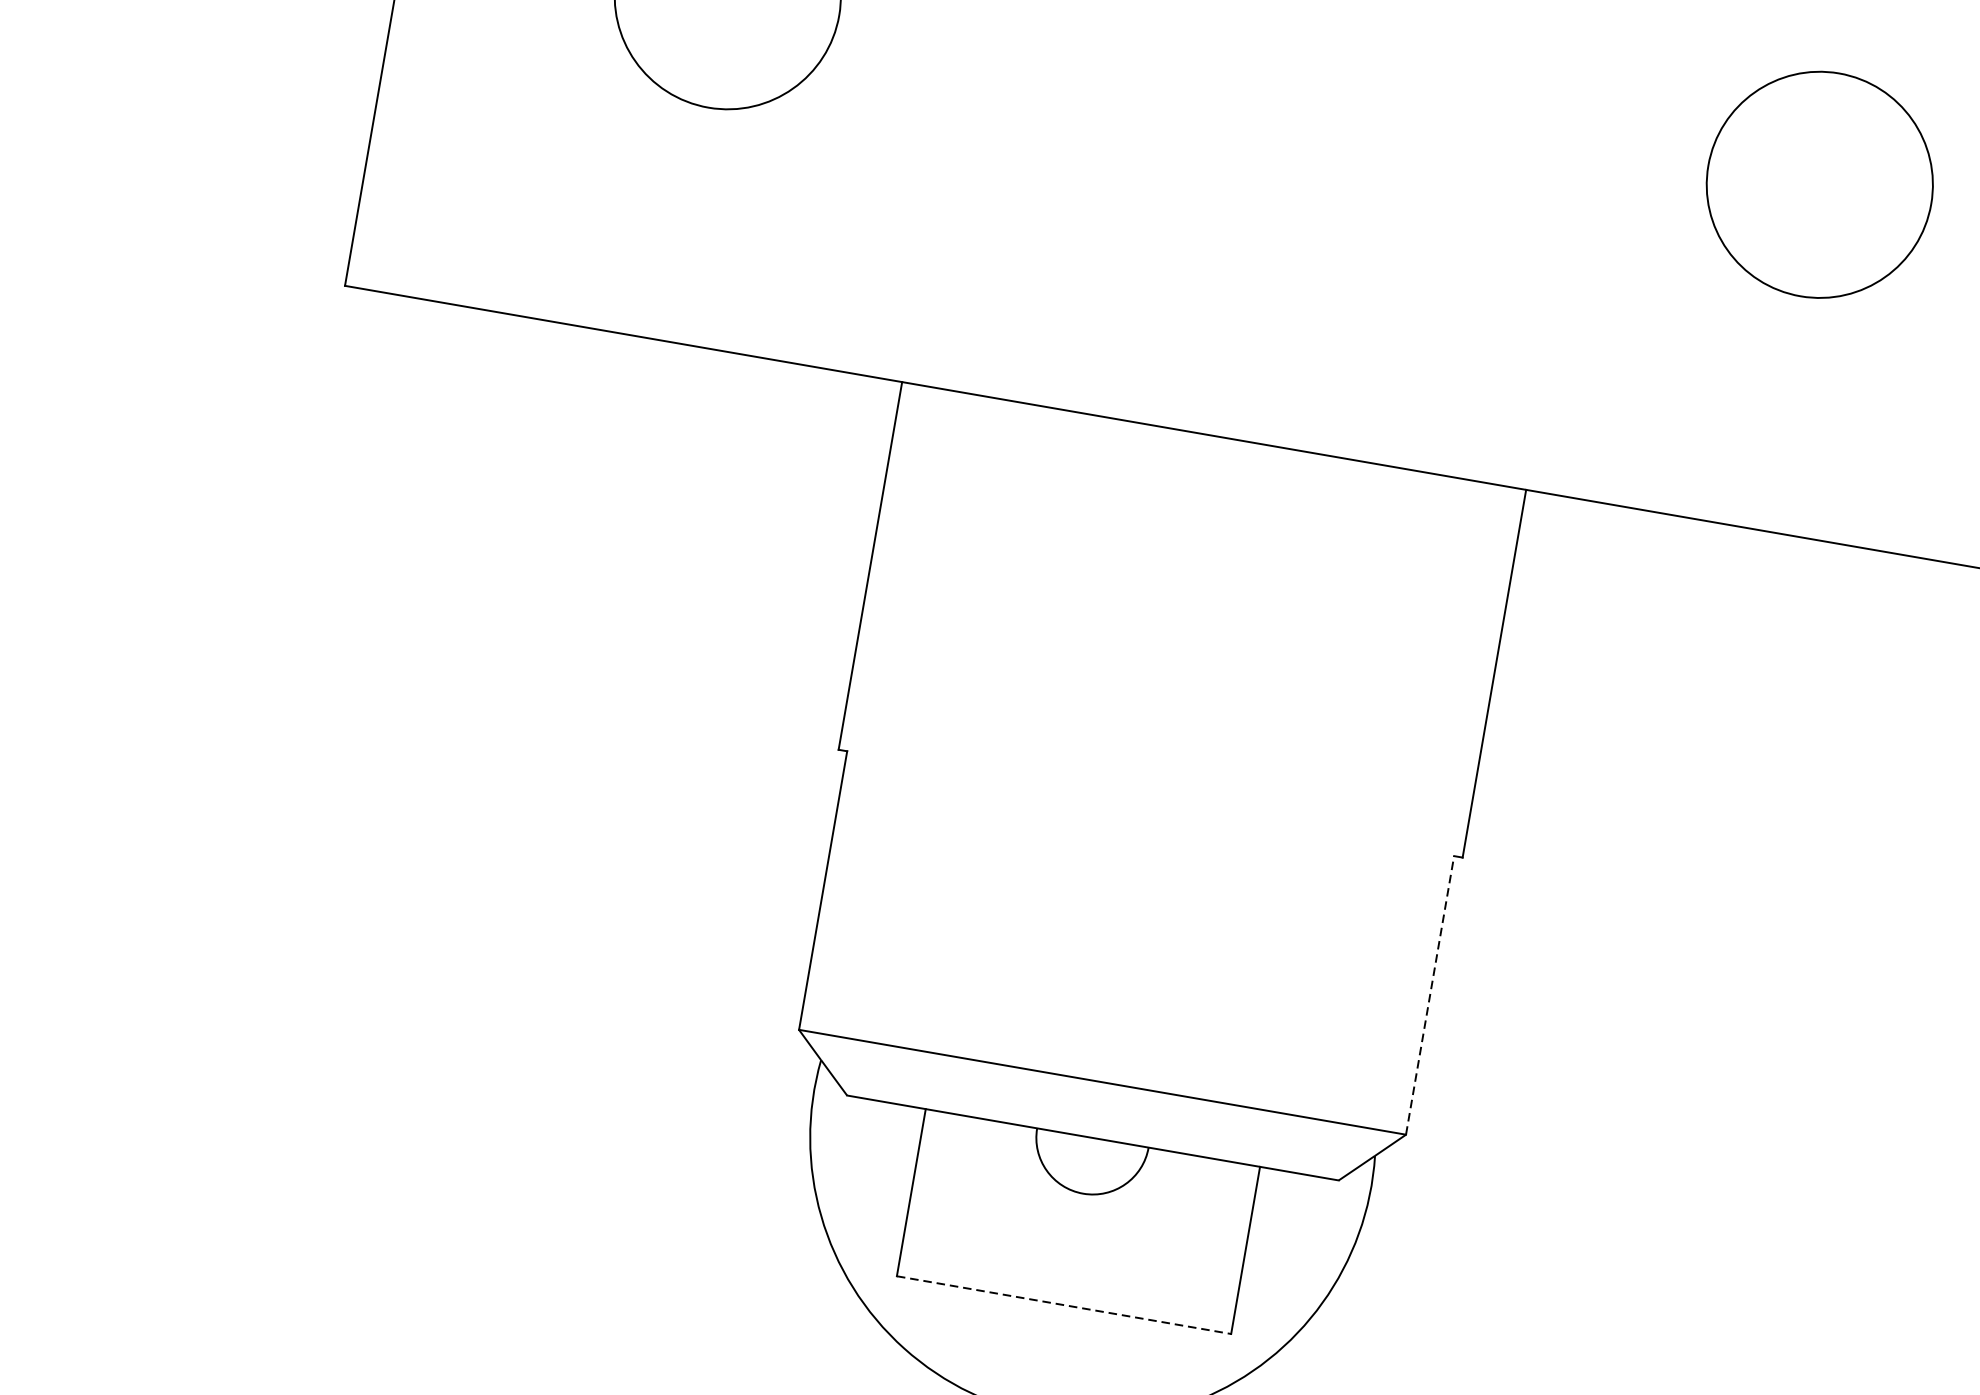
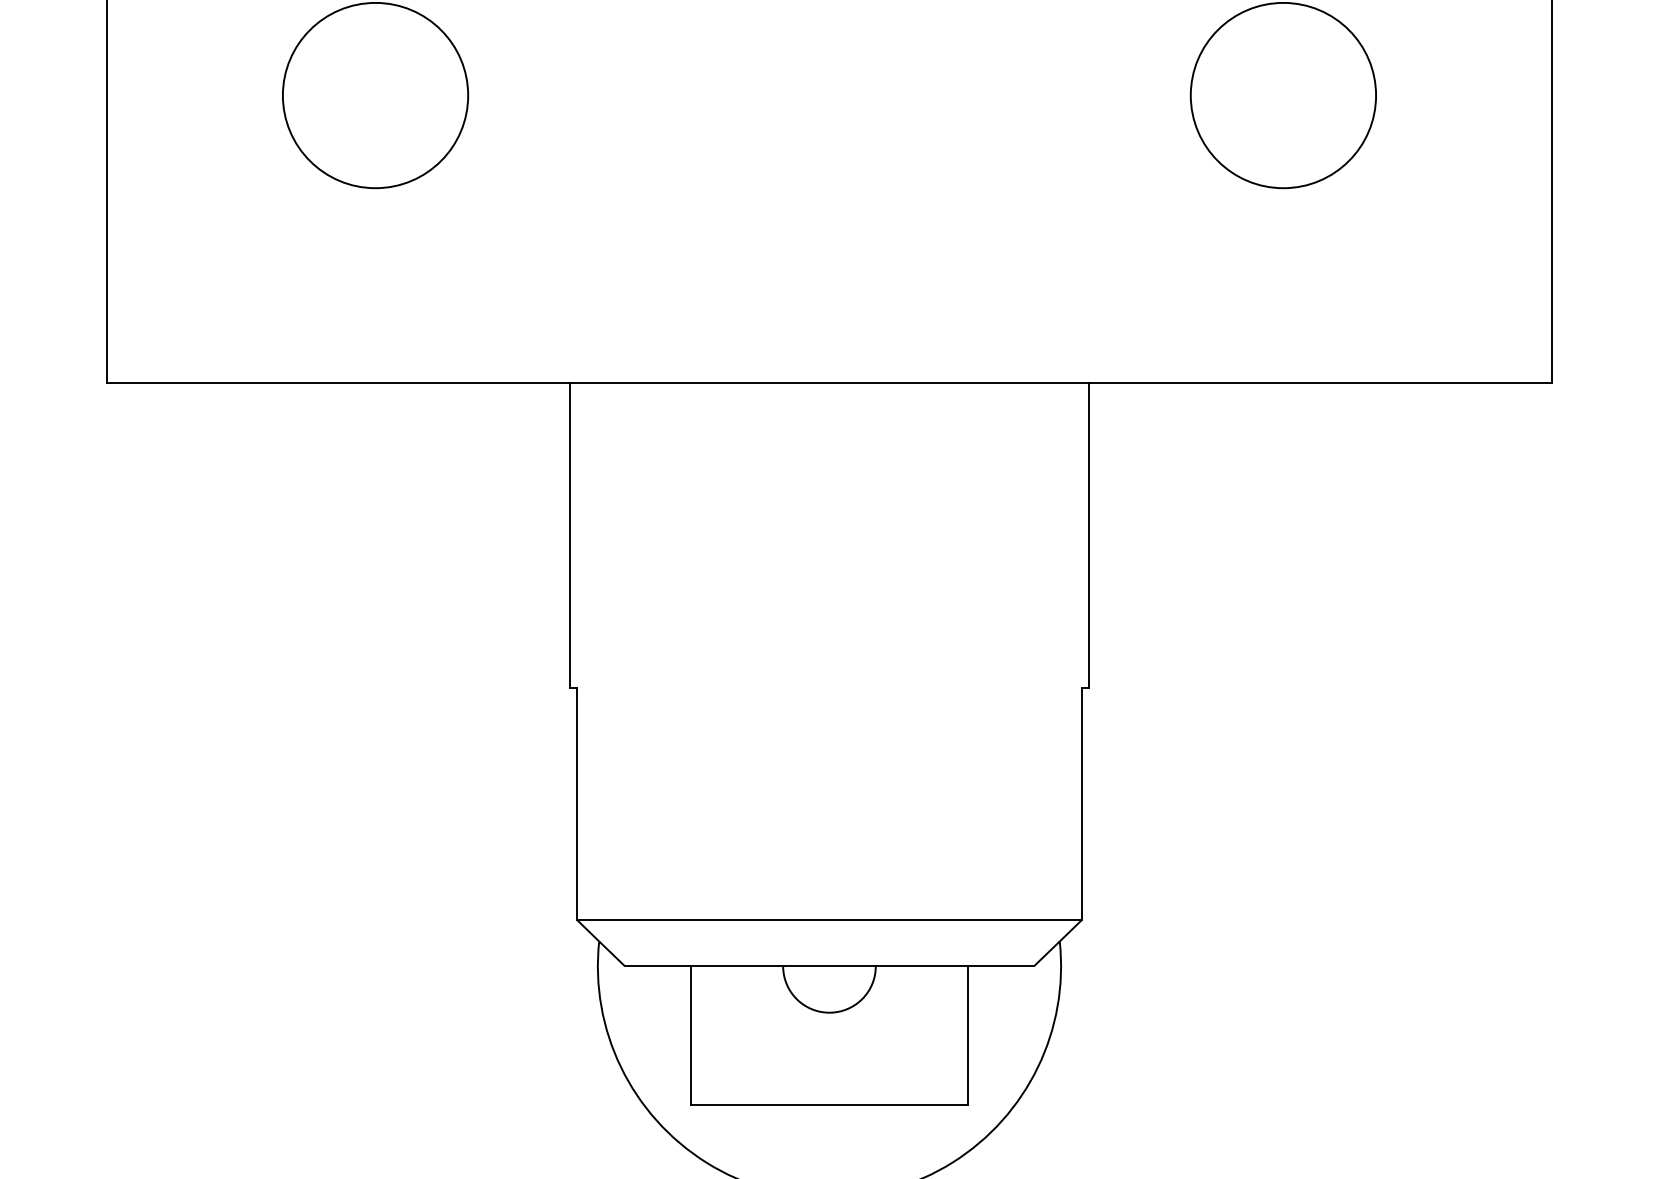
line: (1429, 995) -> (1081, 804), dashed -> solid
line: (1064, 1305) -> (829, 1105), dashed -> solid

